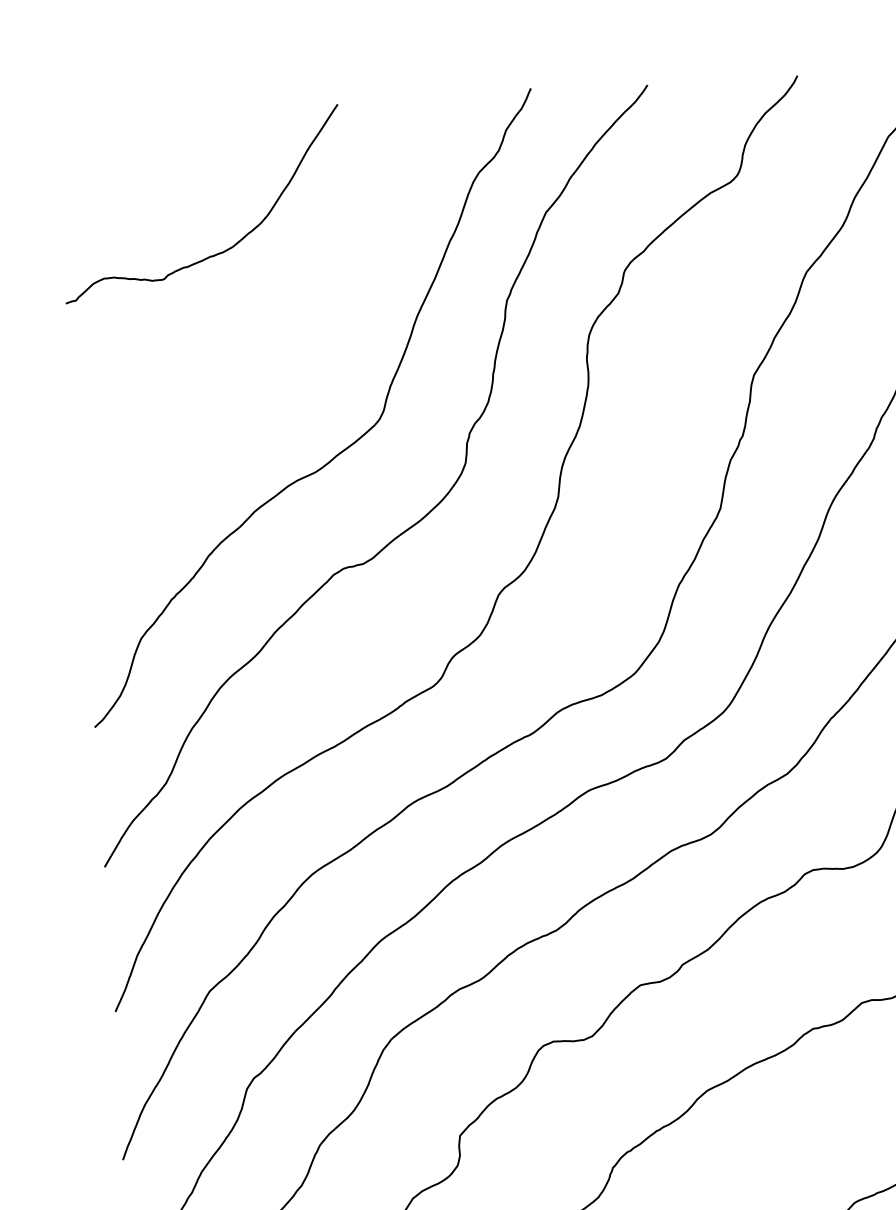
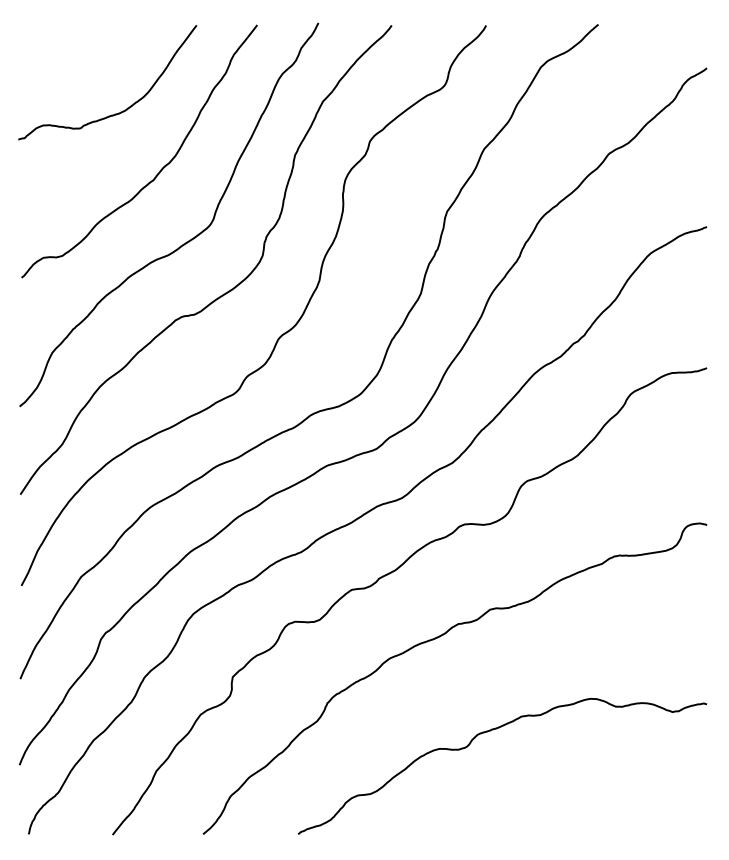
curve: (294, 336) -> (160, 169), added

